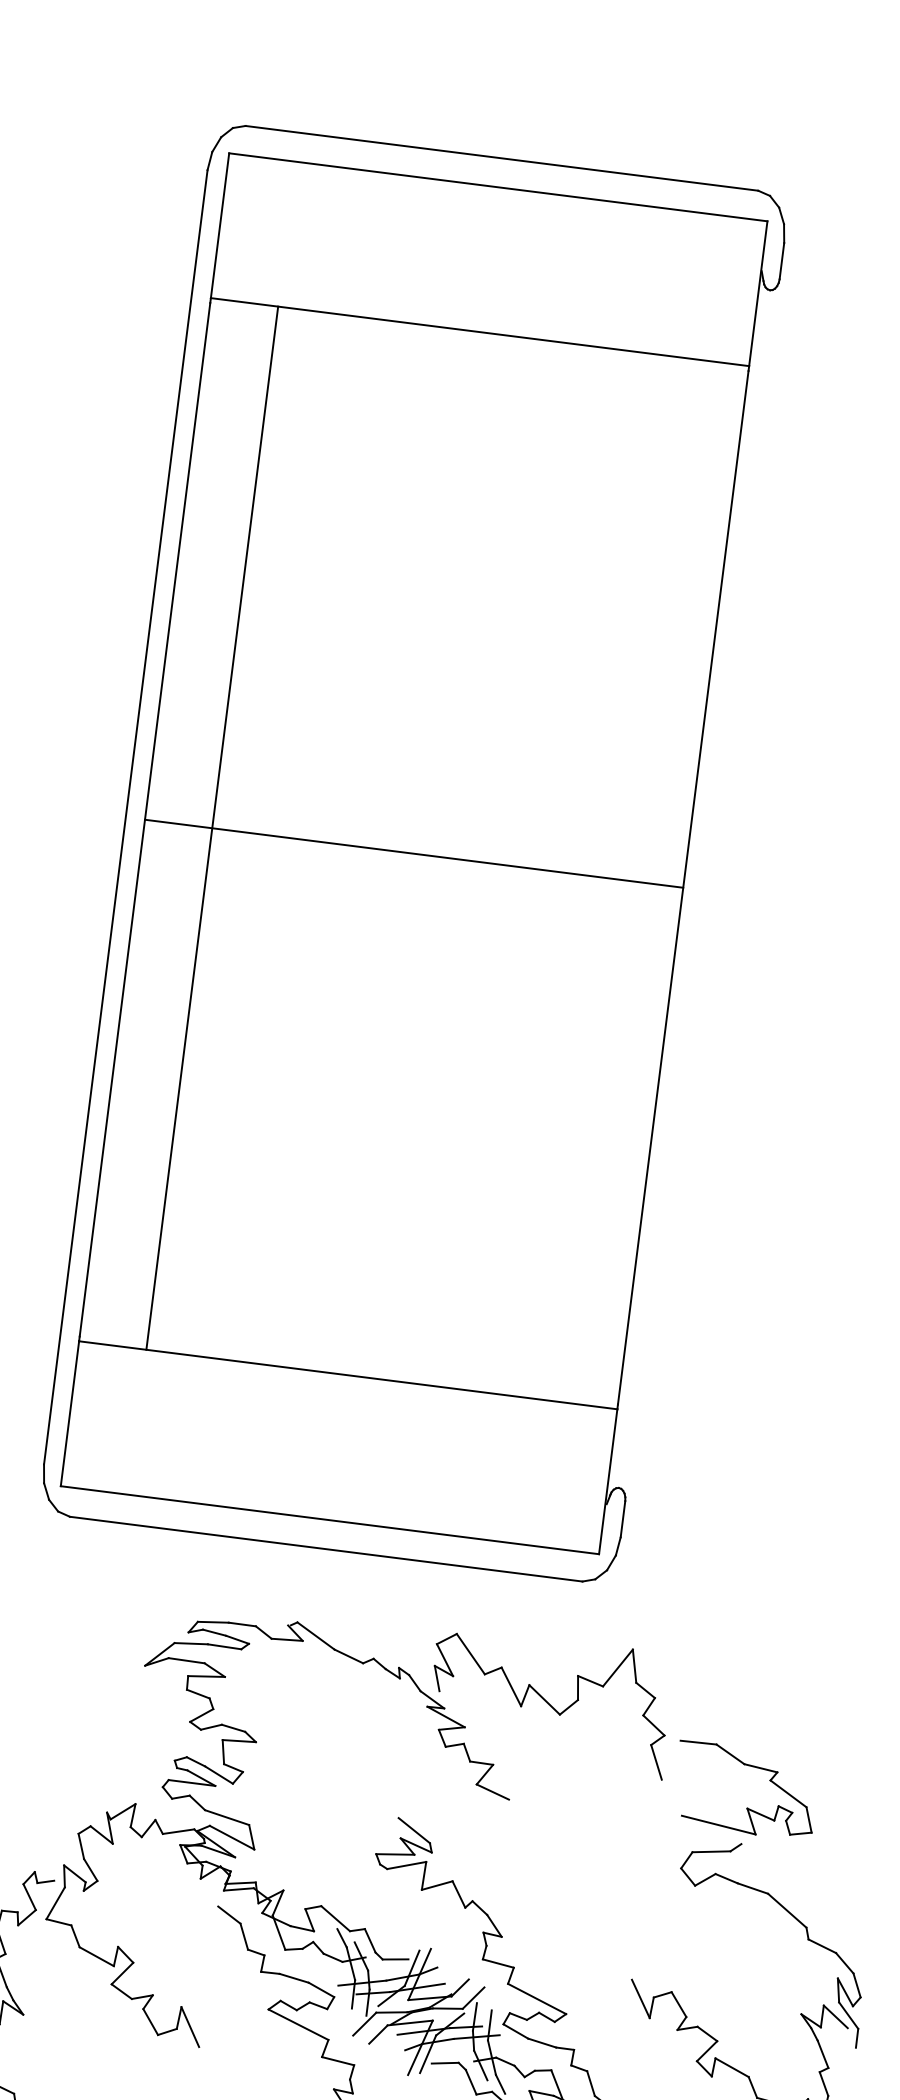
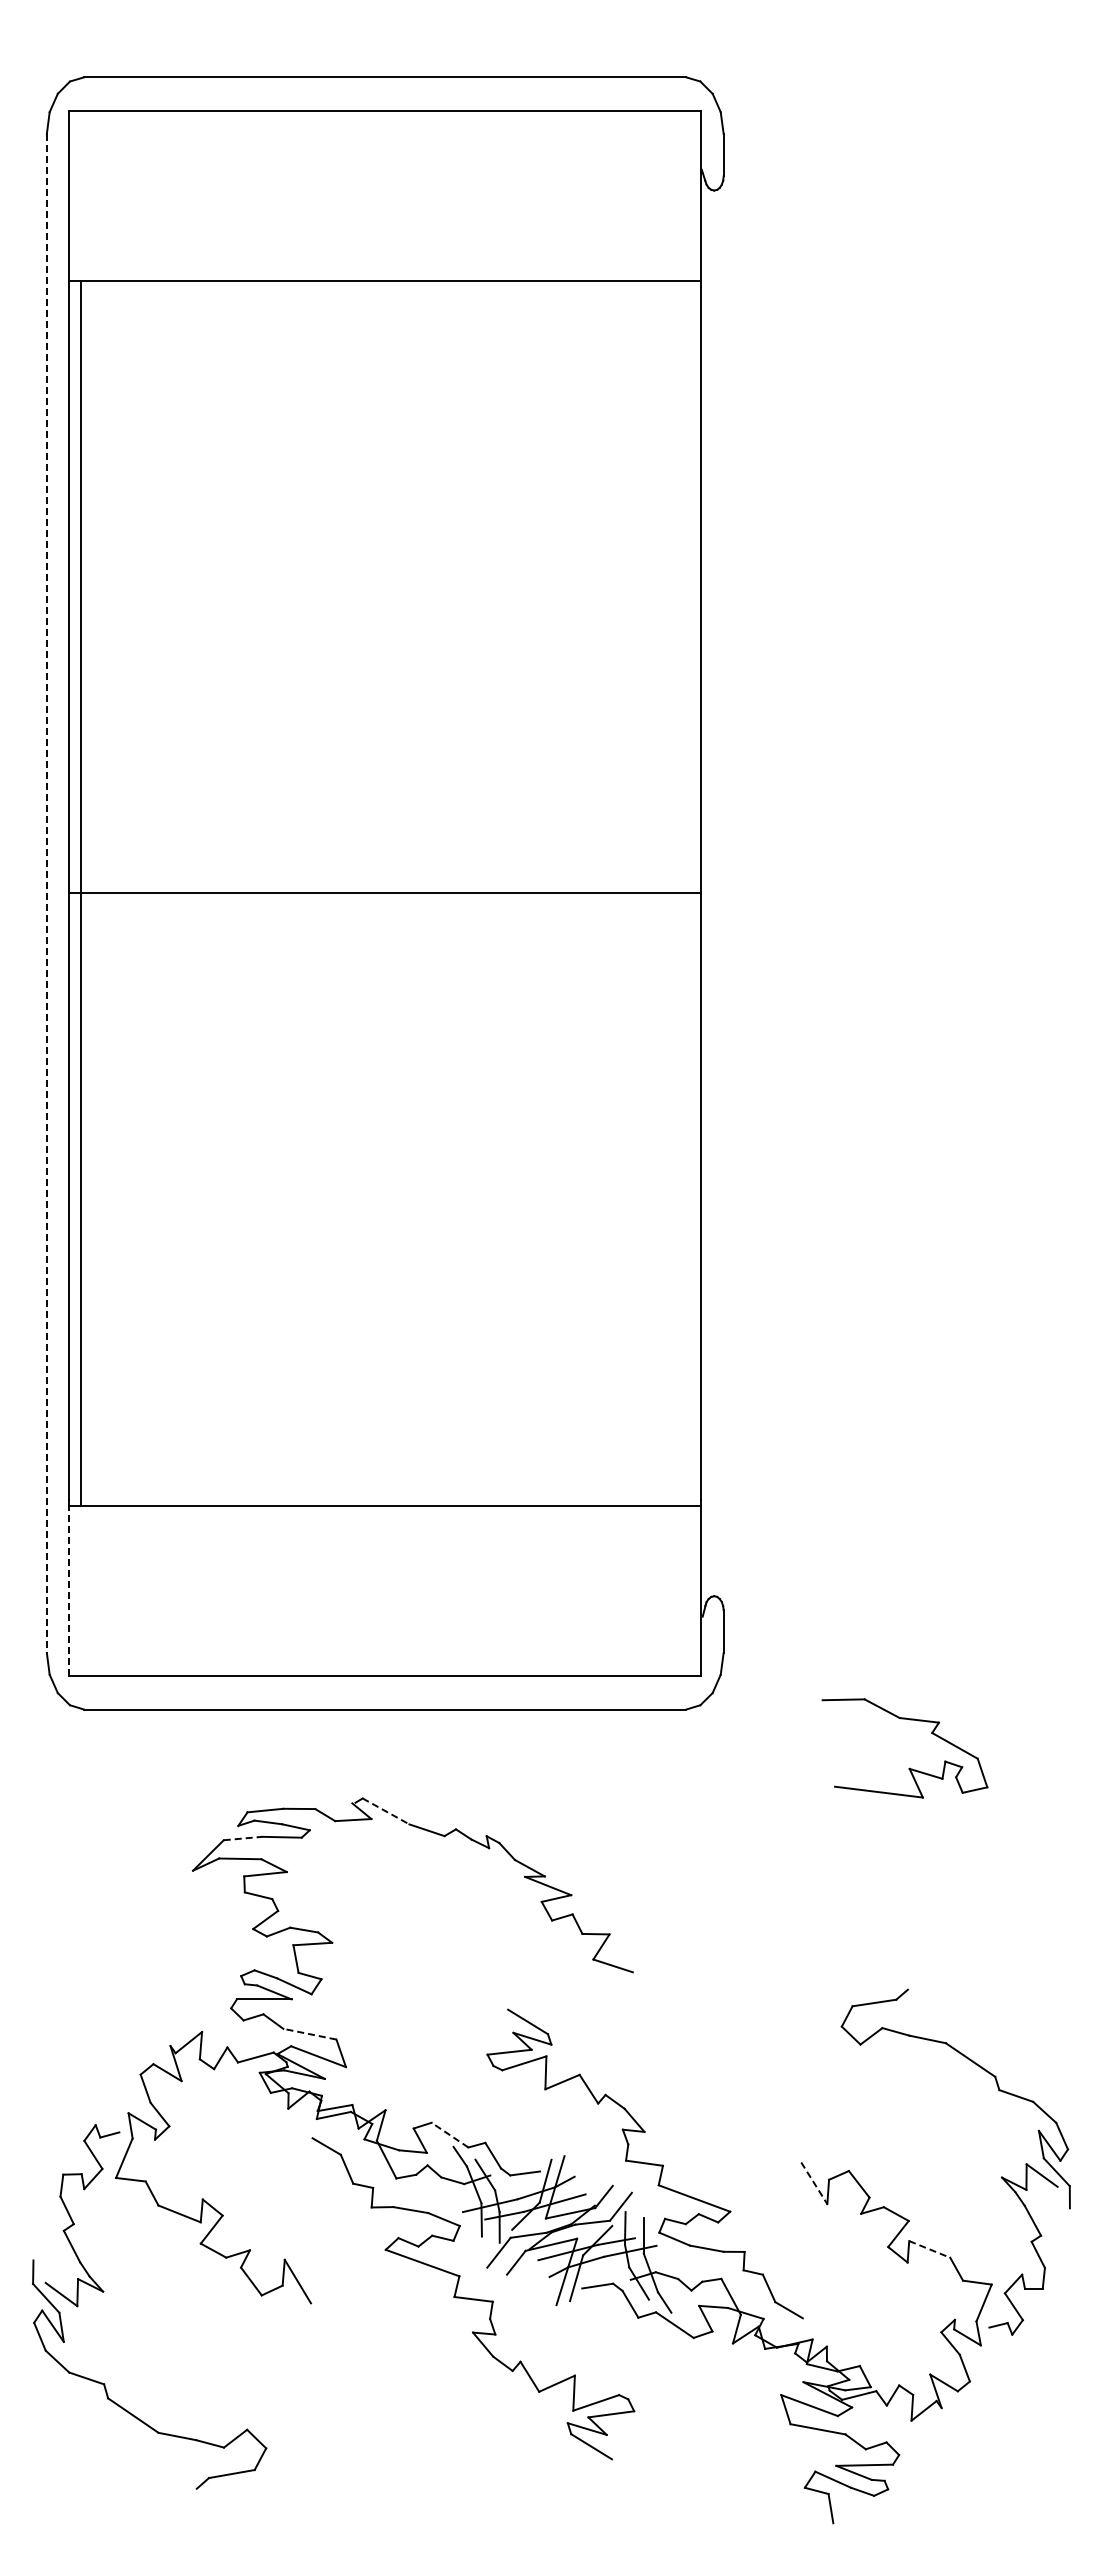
line: (125, 817) -> (46, 893), solid -> dashed
line: (212, 828) -> (81, 893), moved
line: (70, 1413) -> (69, 1590), solid -> dashed
line: (316, 1636) -> (386, 1811), solid -> dashed
line: (191, 1643) -> (243, 1838), solid -> dashed
part: (550, 1702) -> (666, 1853), removed
part: (747, 1807) -> (909, 1767), moved
line: (226, 1817) -> (309, 2034), solid -> dashed
line: (335, 1918) -> (449, 2134), solid -> dashed
line: (640, 1999) -> (814, 2183), solid -> dashed
line: (732, 2067) -> (930, 2249), solid -> dashed

